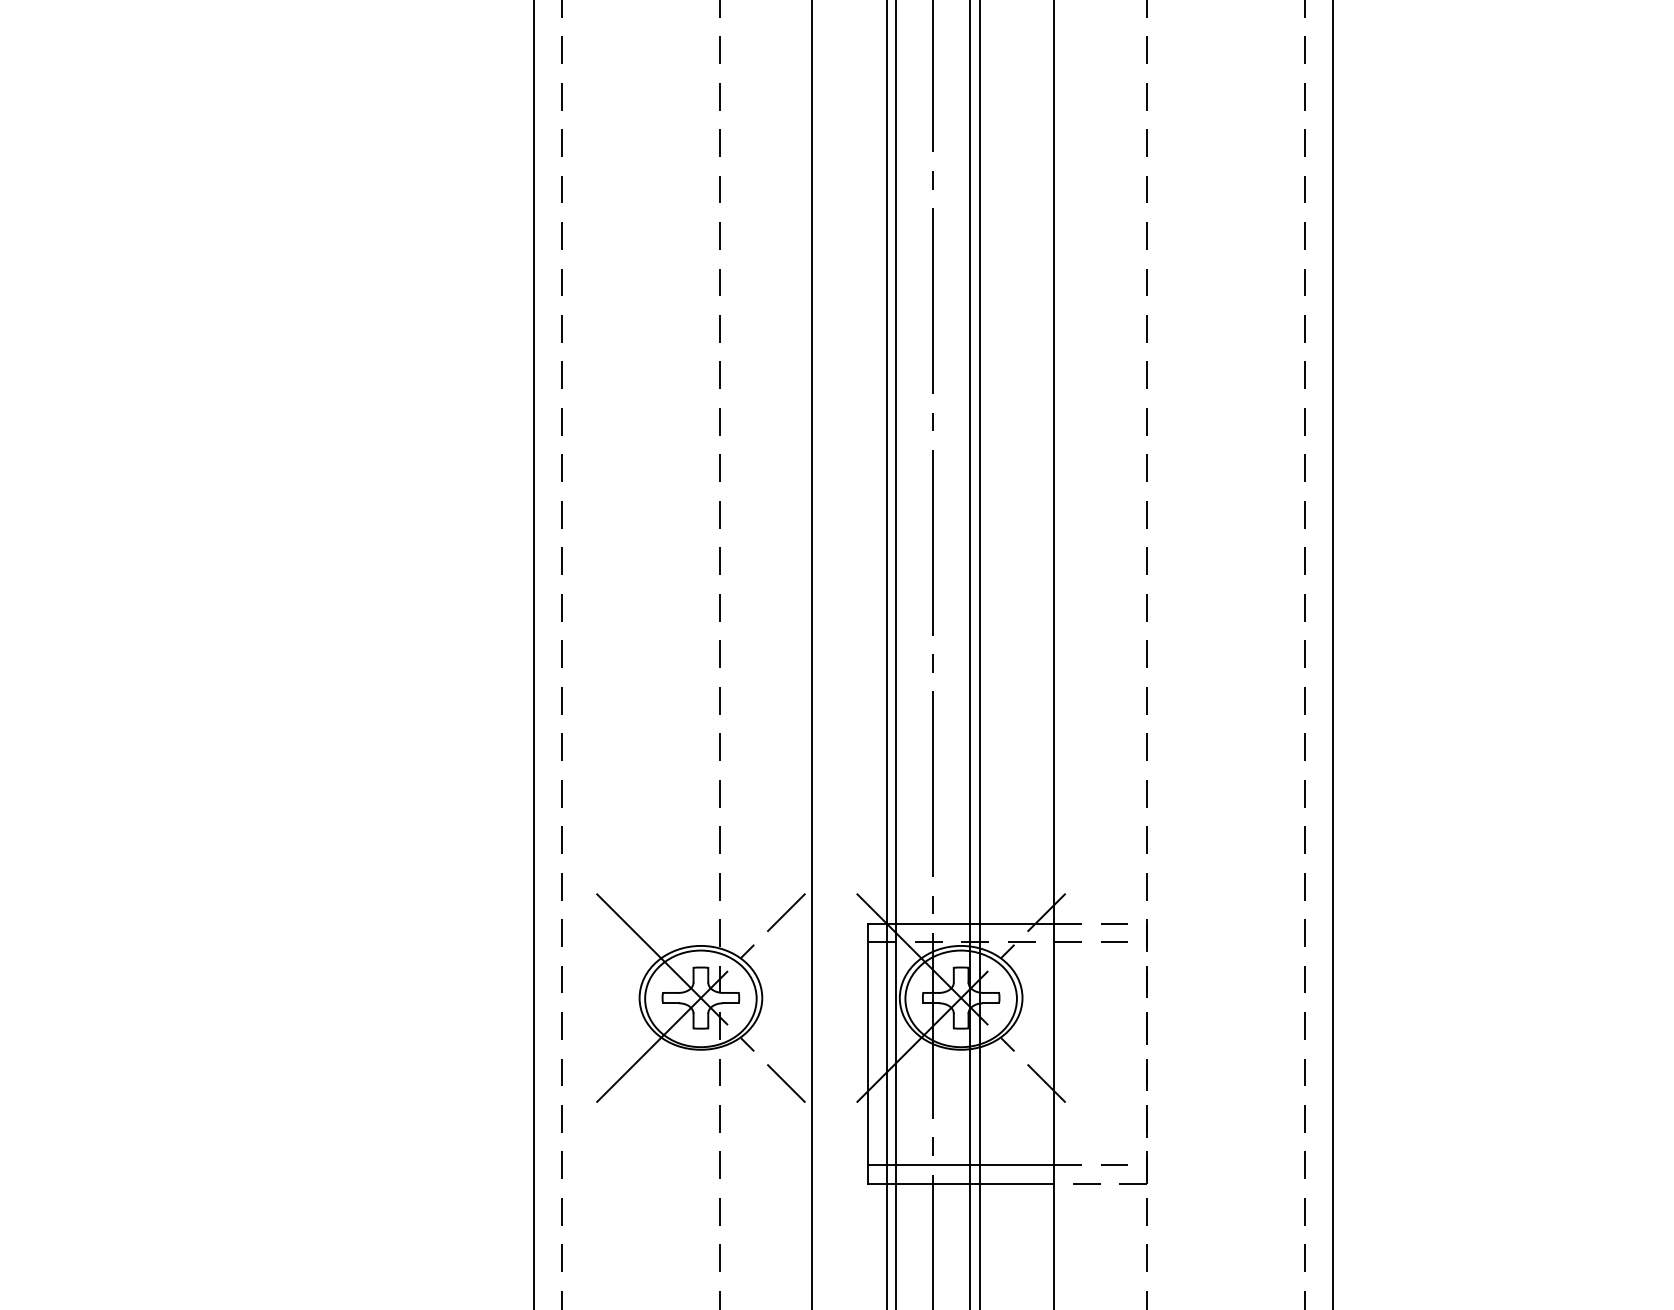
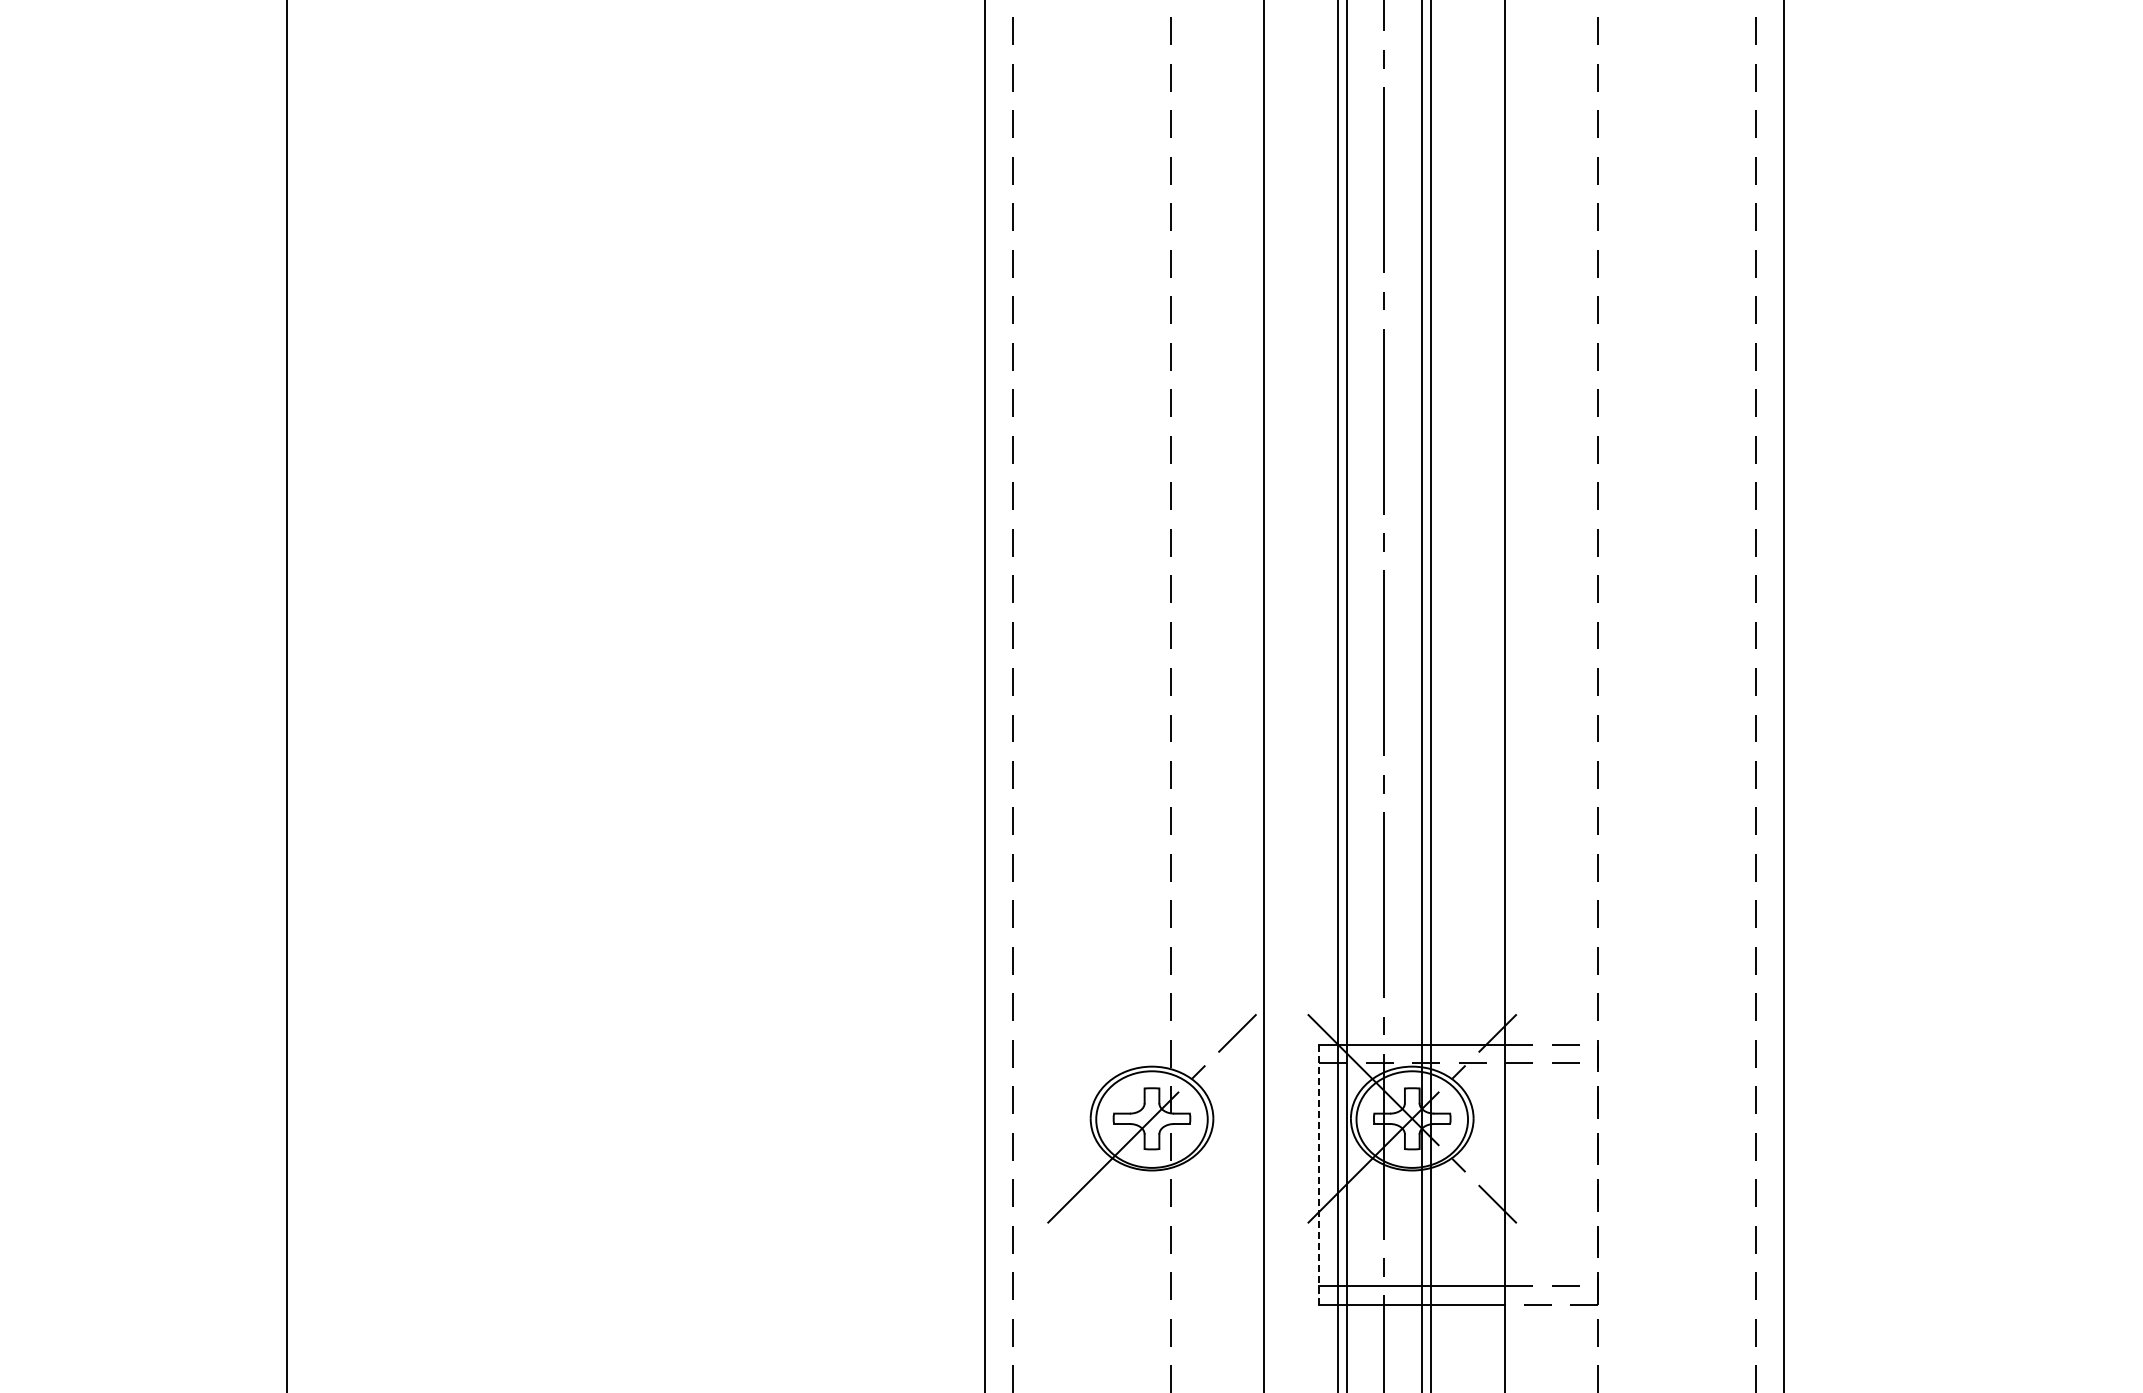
line: (700, 997) -> (1151, 1118), removed
line: (868, 1053) -> (1319, 1174), solid -> dashed

